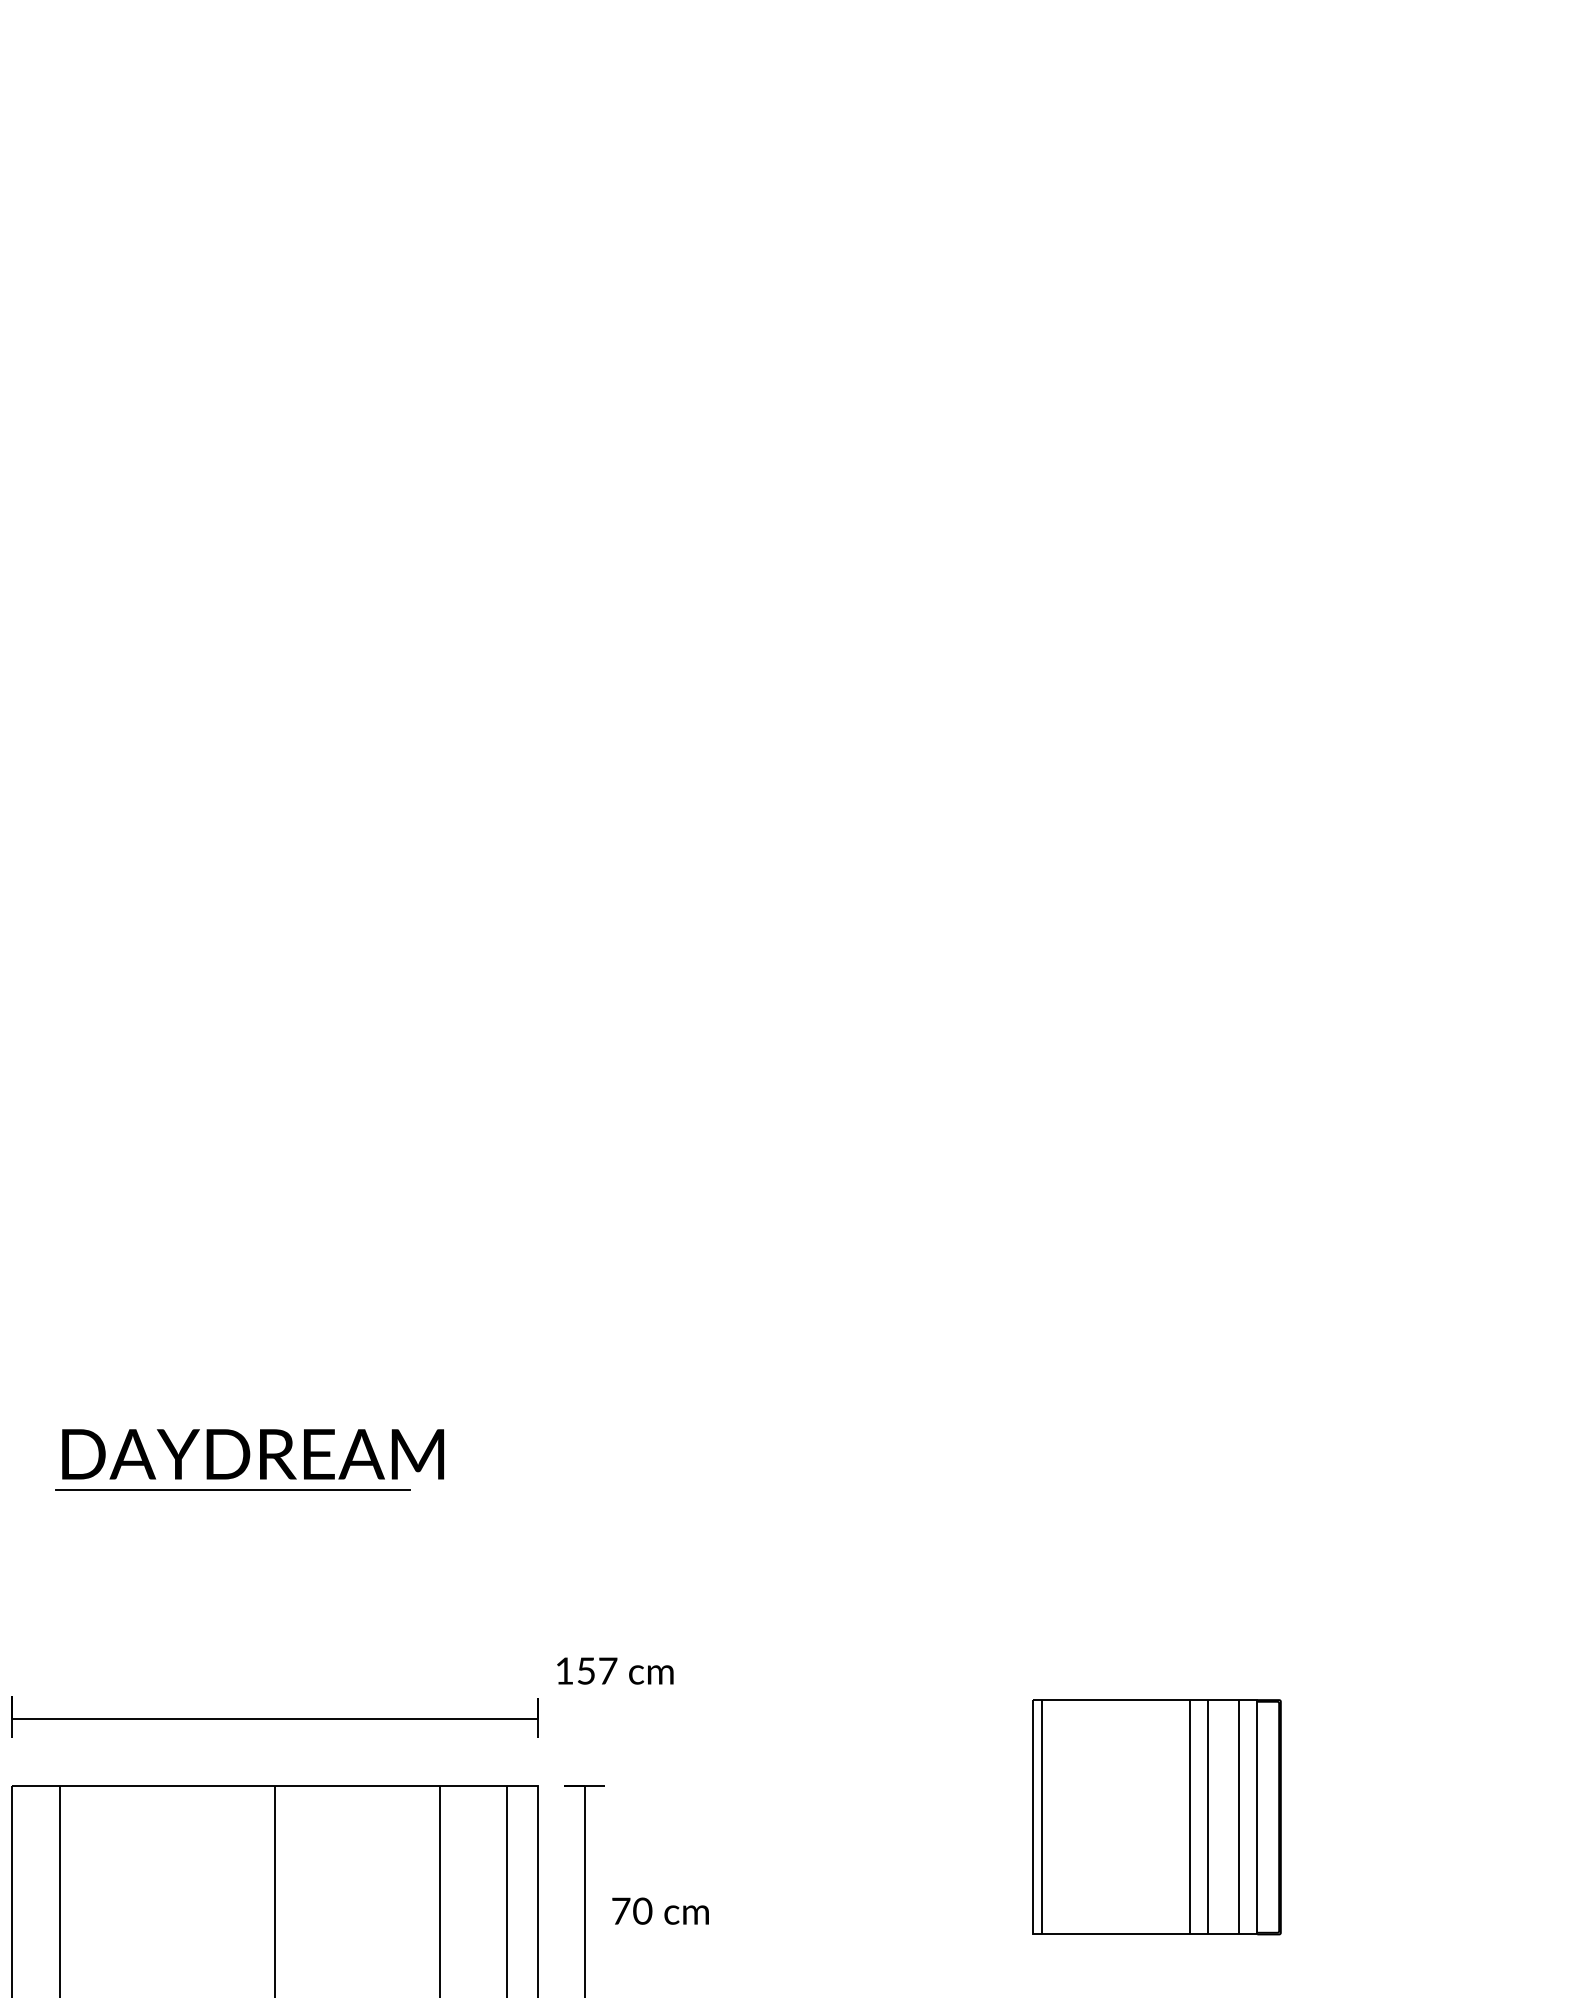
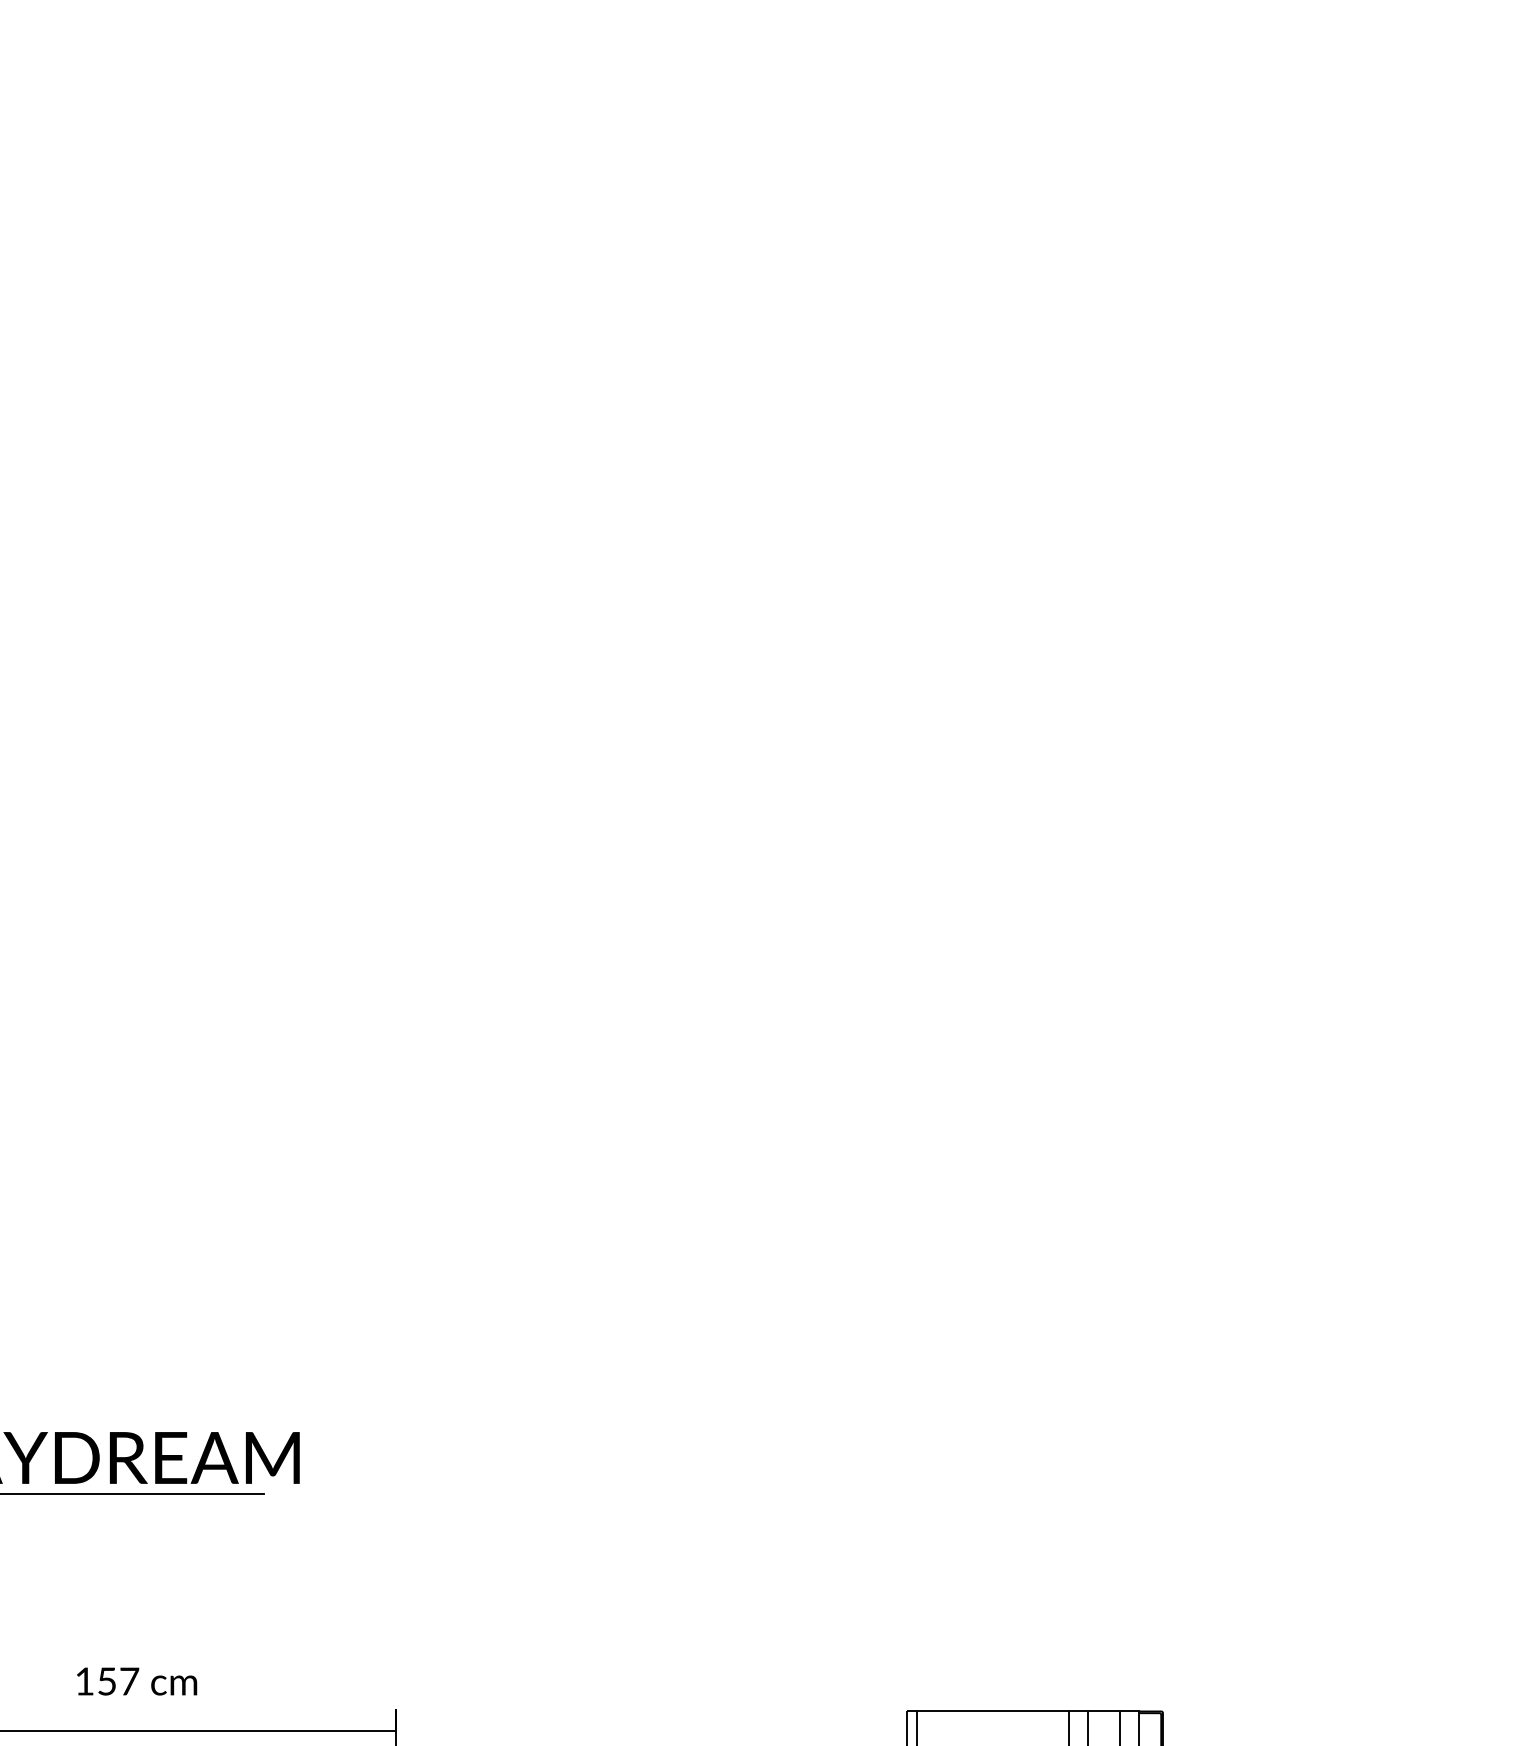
text: (615, 1670) -> (137, 1680), moved

